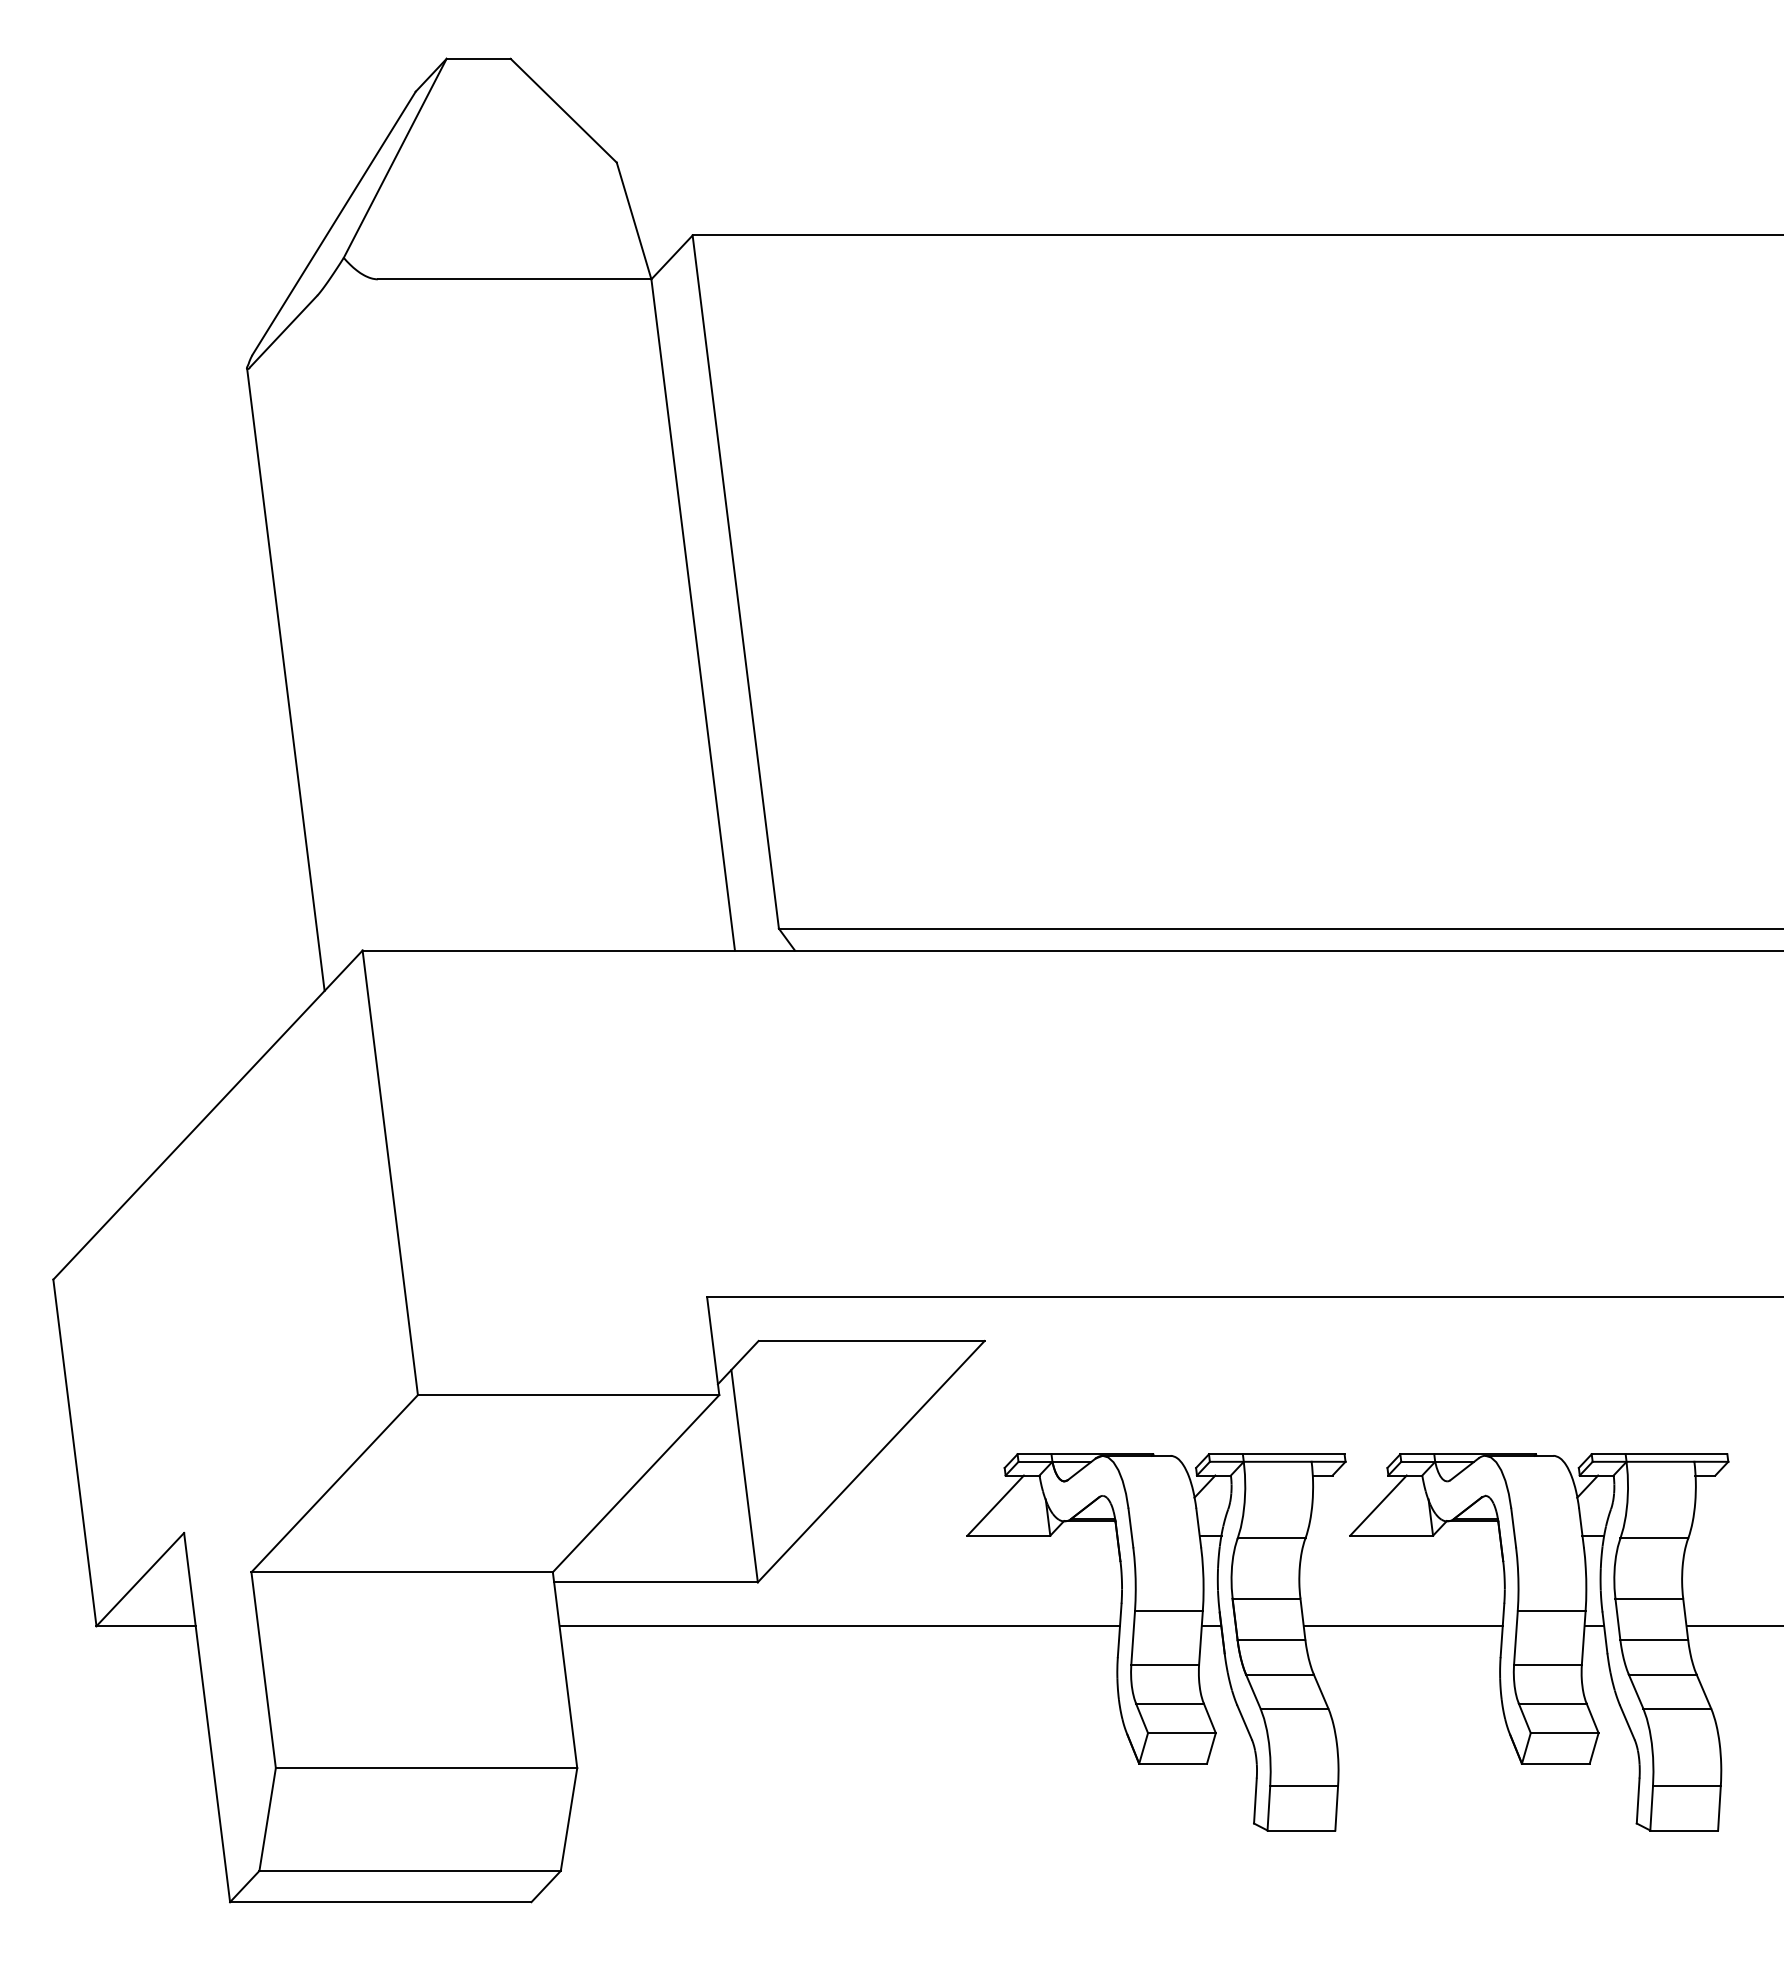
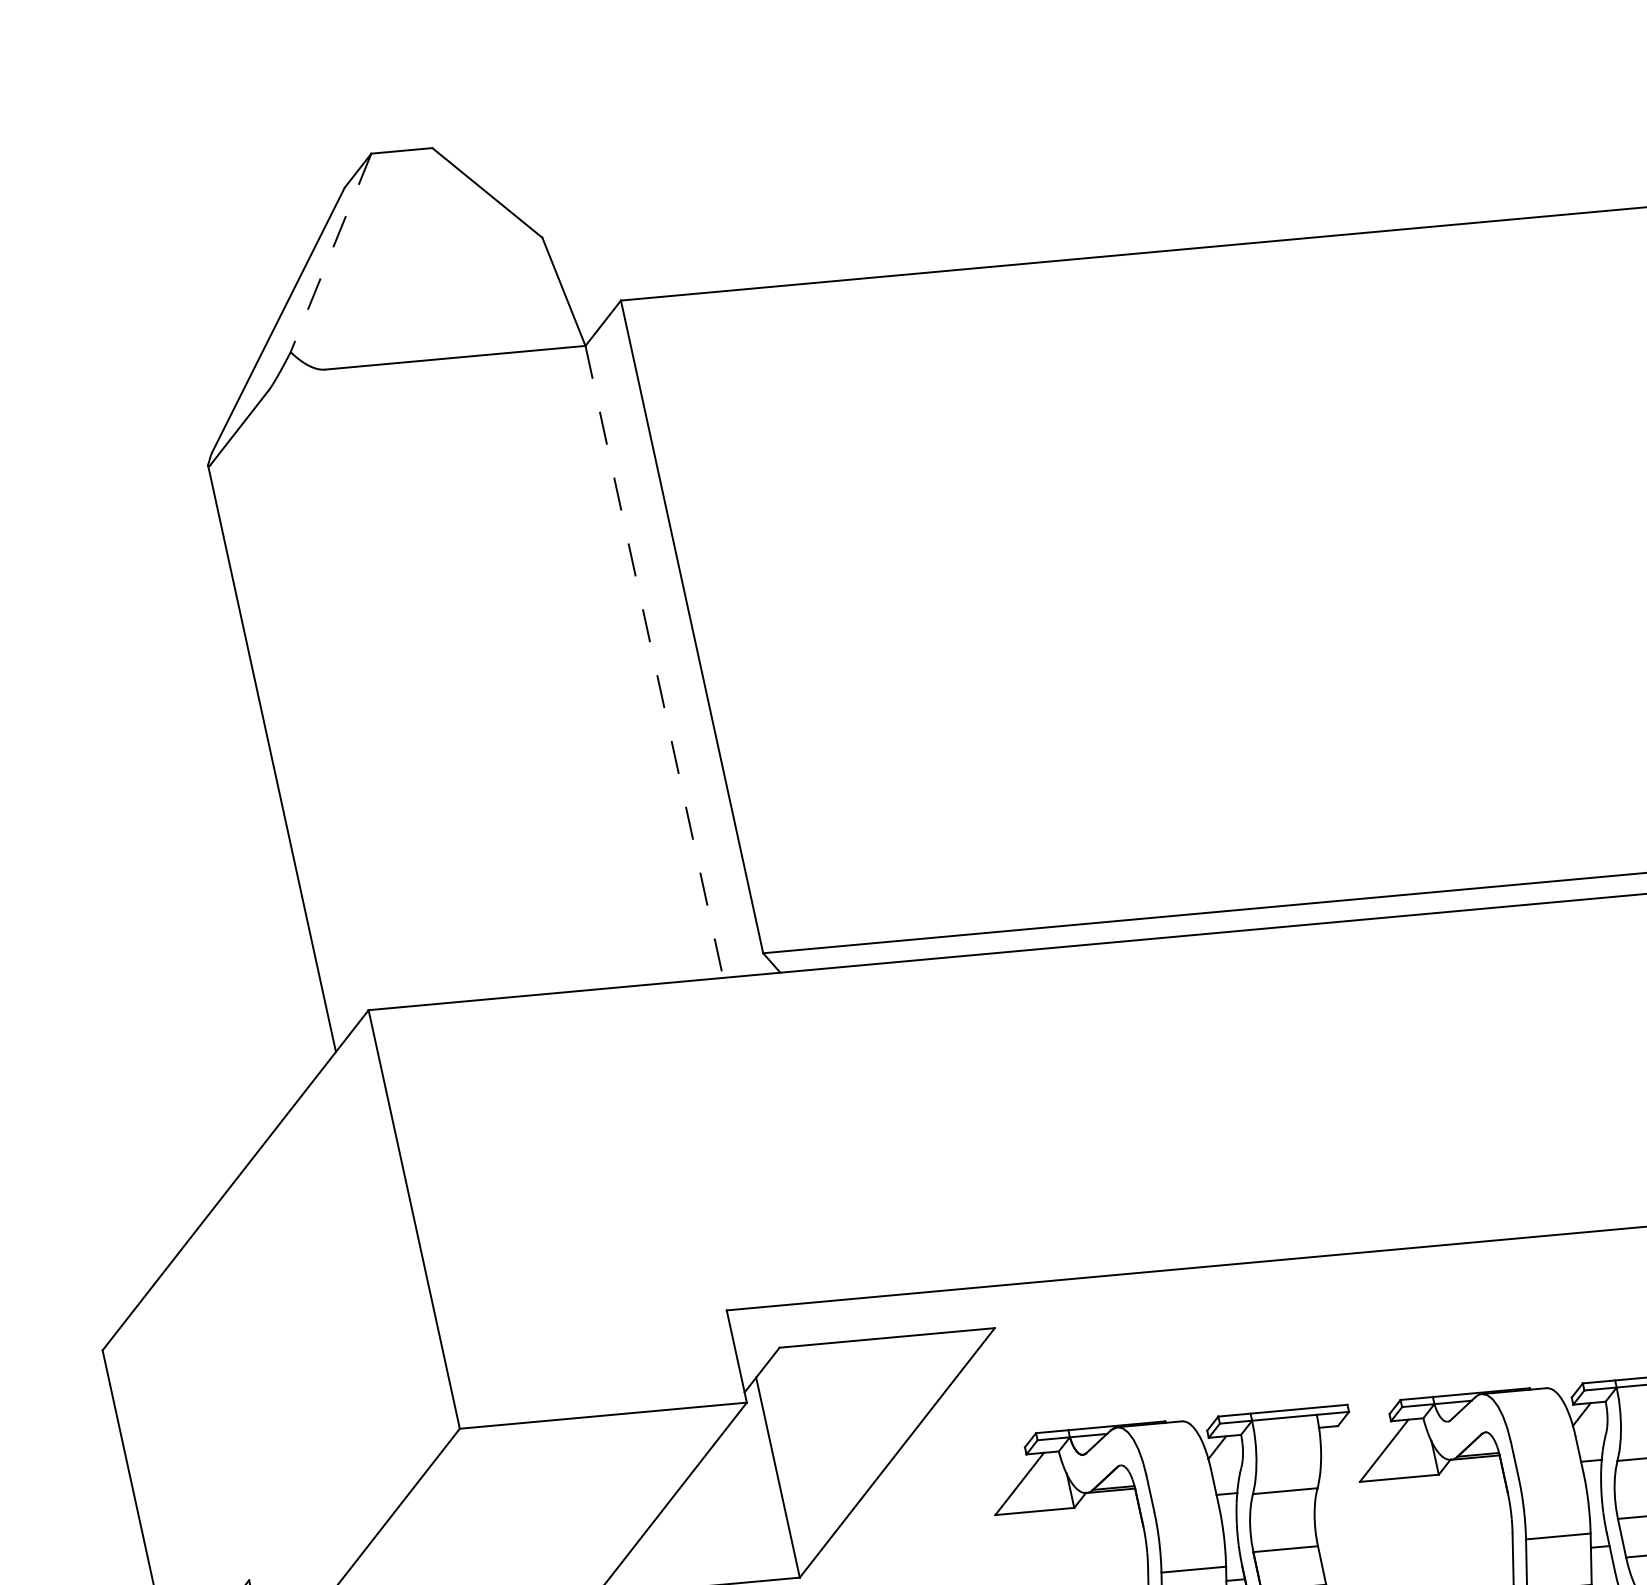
line: (394, 158) -> (330, 253), solid -> dashed
line: (693, 615) -> (654, 662), solid -> dashed
line: (1402, 1626) -> (1417, 1563), removed

